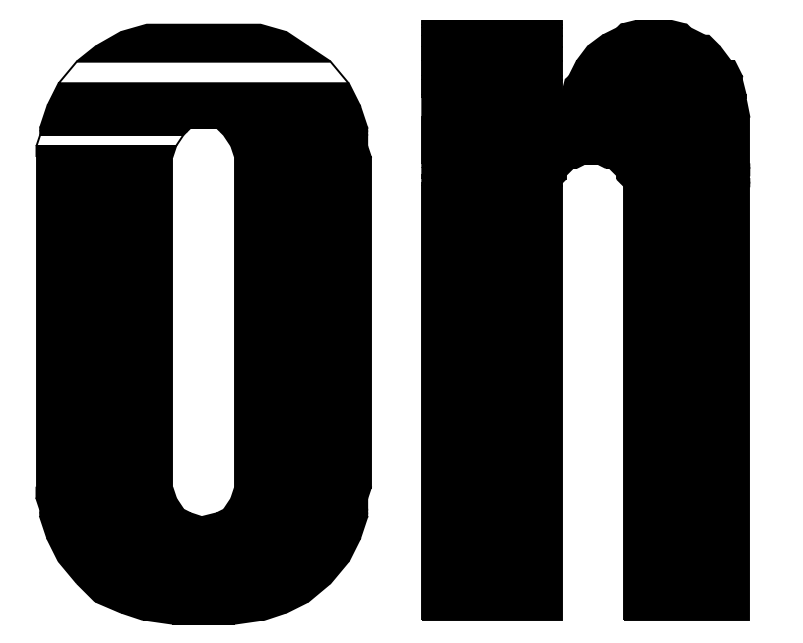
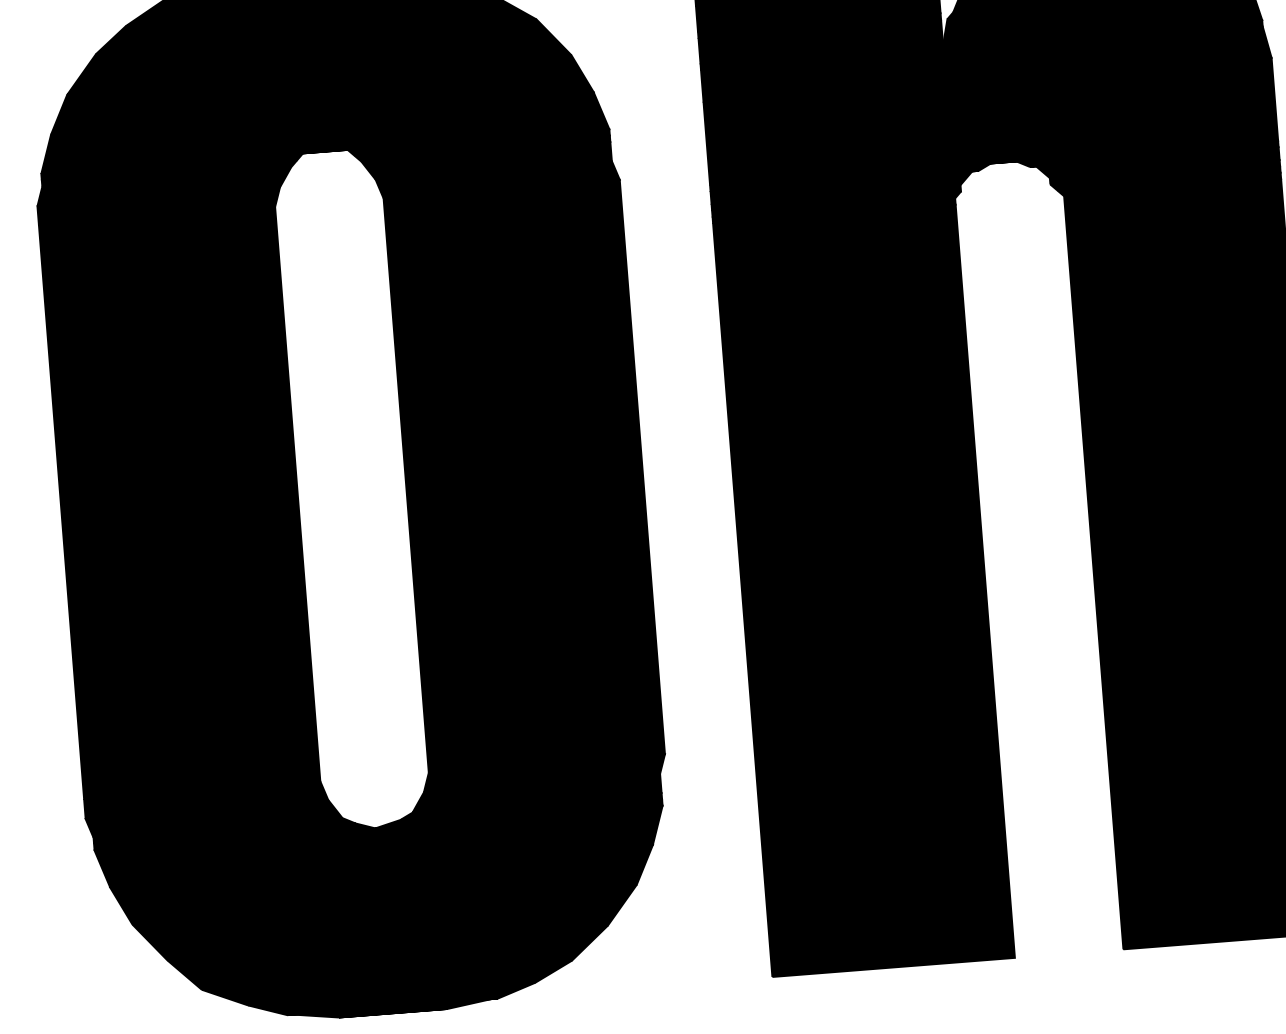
fill: (203, 72) -> (317, 55), added
fill: (109, 139) -> (163, 185), added

